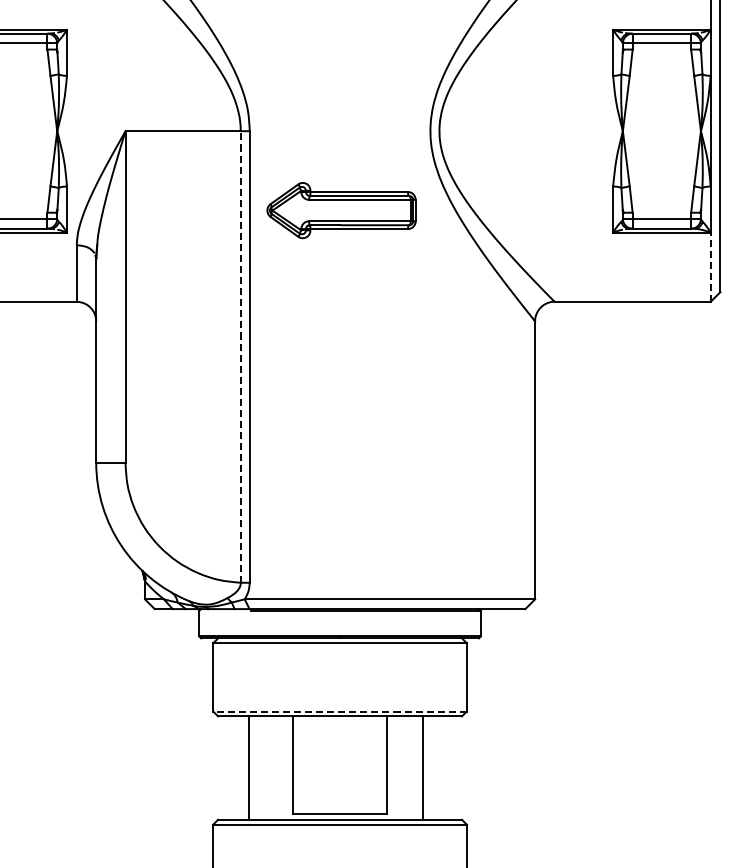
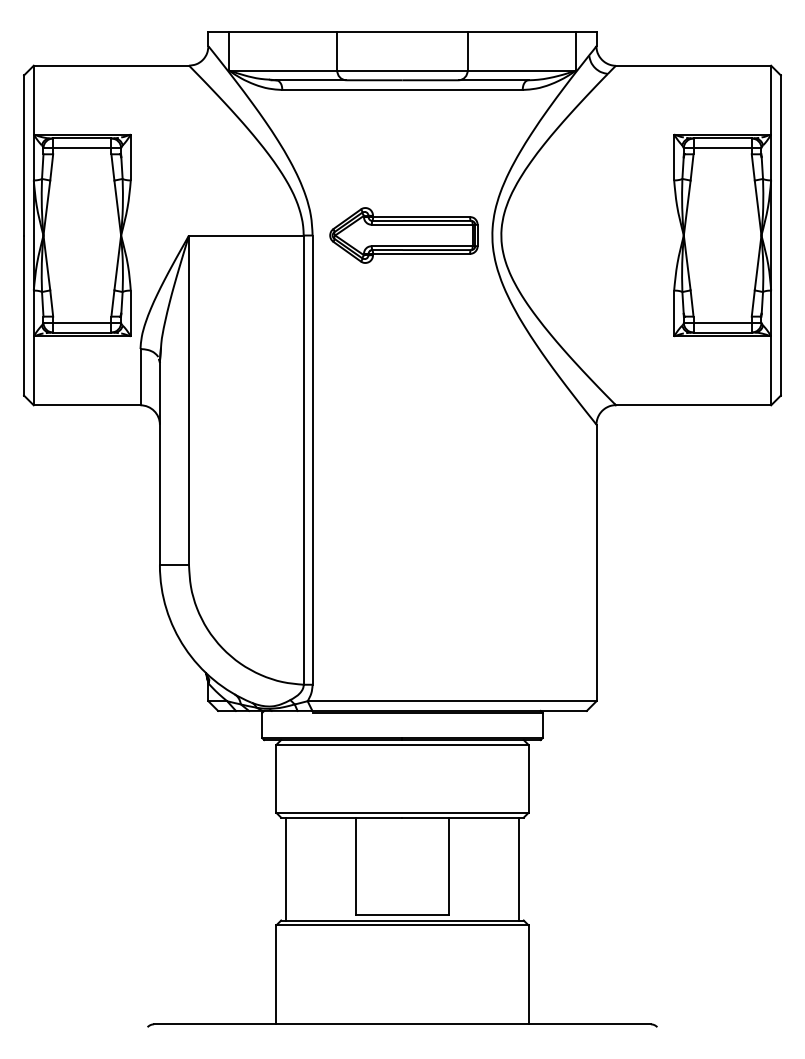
part: (341, 210) -> (403, 235), moved
line: (711, 266) -> (771, 370), dashed -> solid
line: (240, 357) -> (303, 460), dashed -> solid
line: (339, 711) -> (401, 812), dashed -> solid
line: (249, 767) -> (286, 868), moved
line: (422, 767) -> (518, 868), moved

